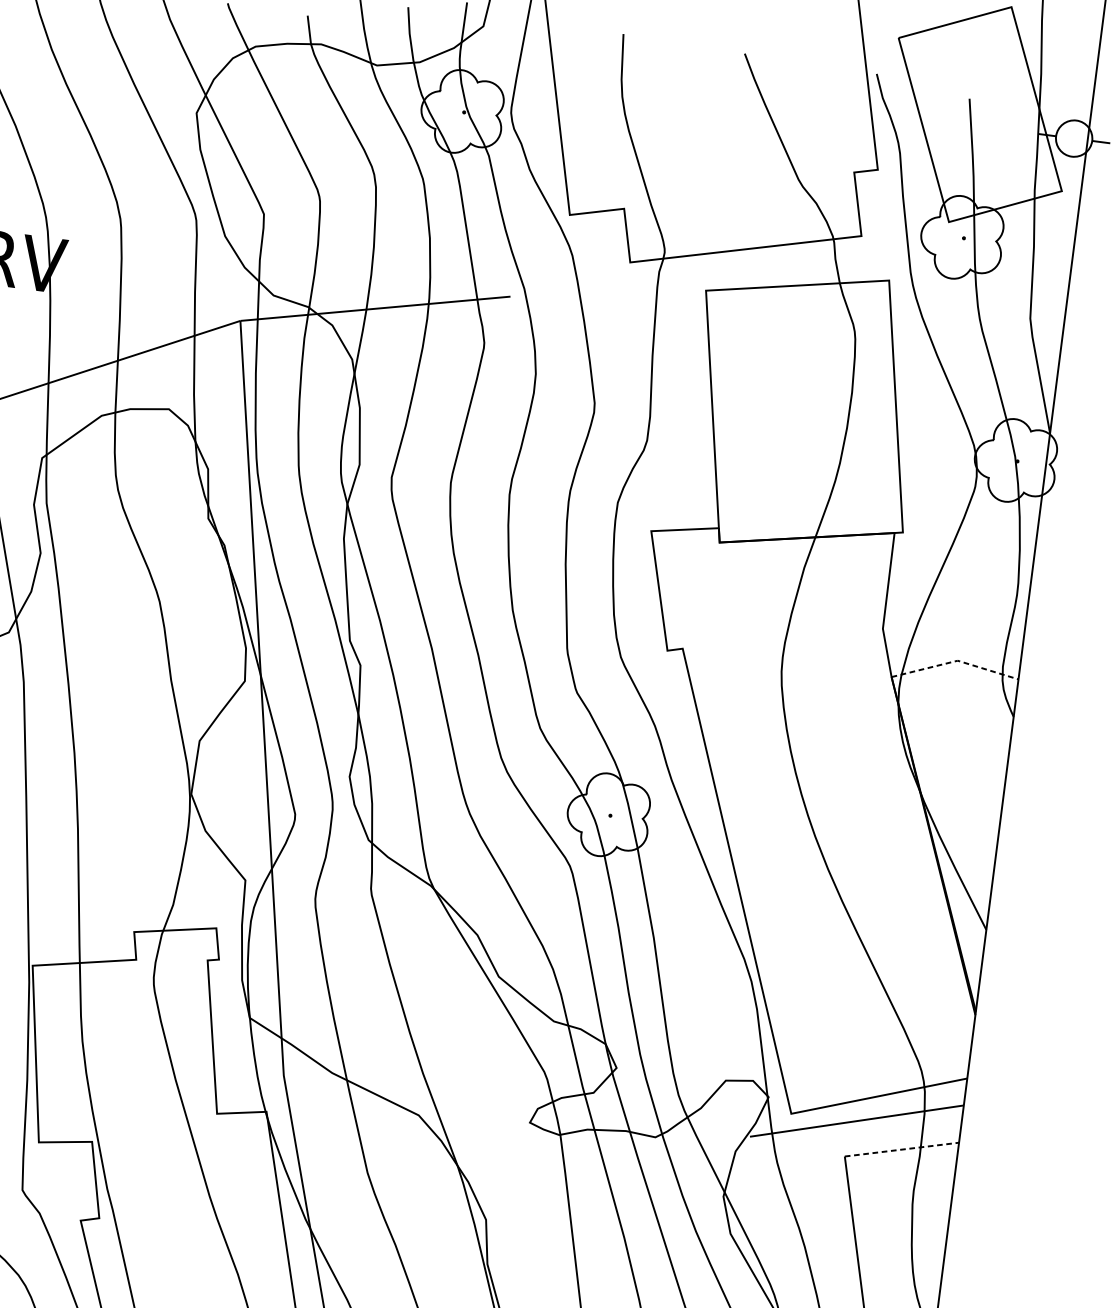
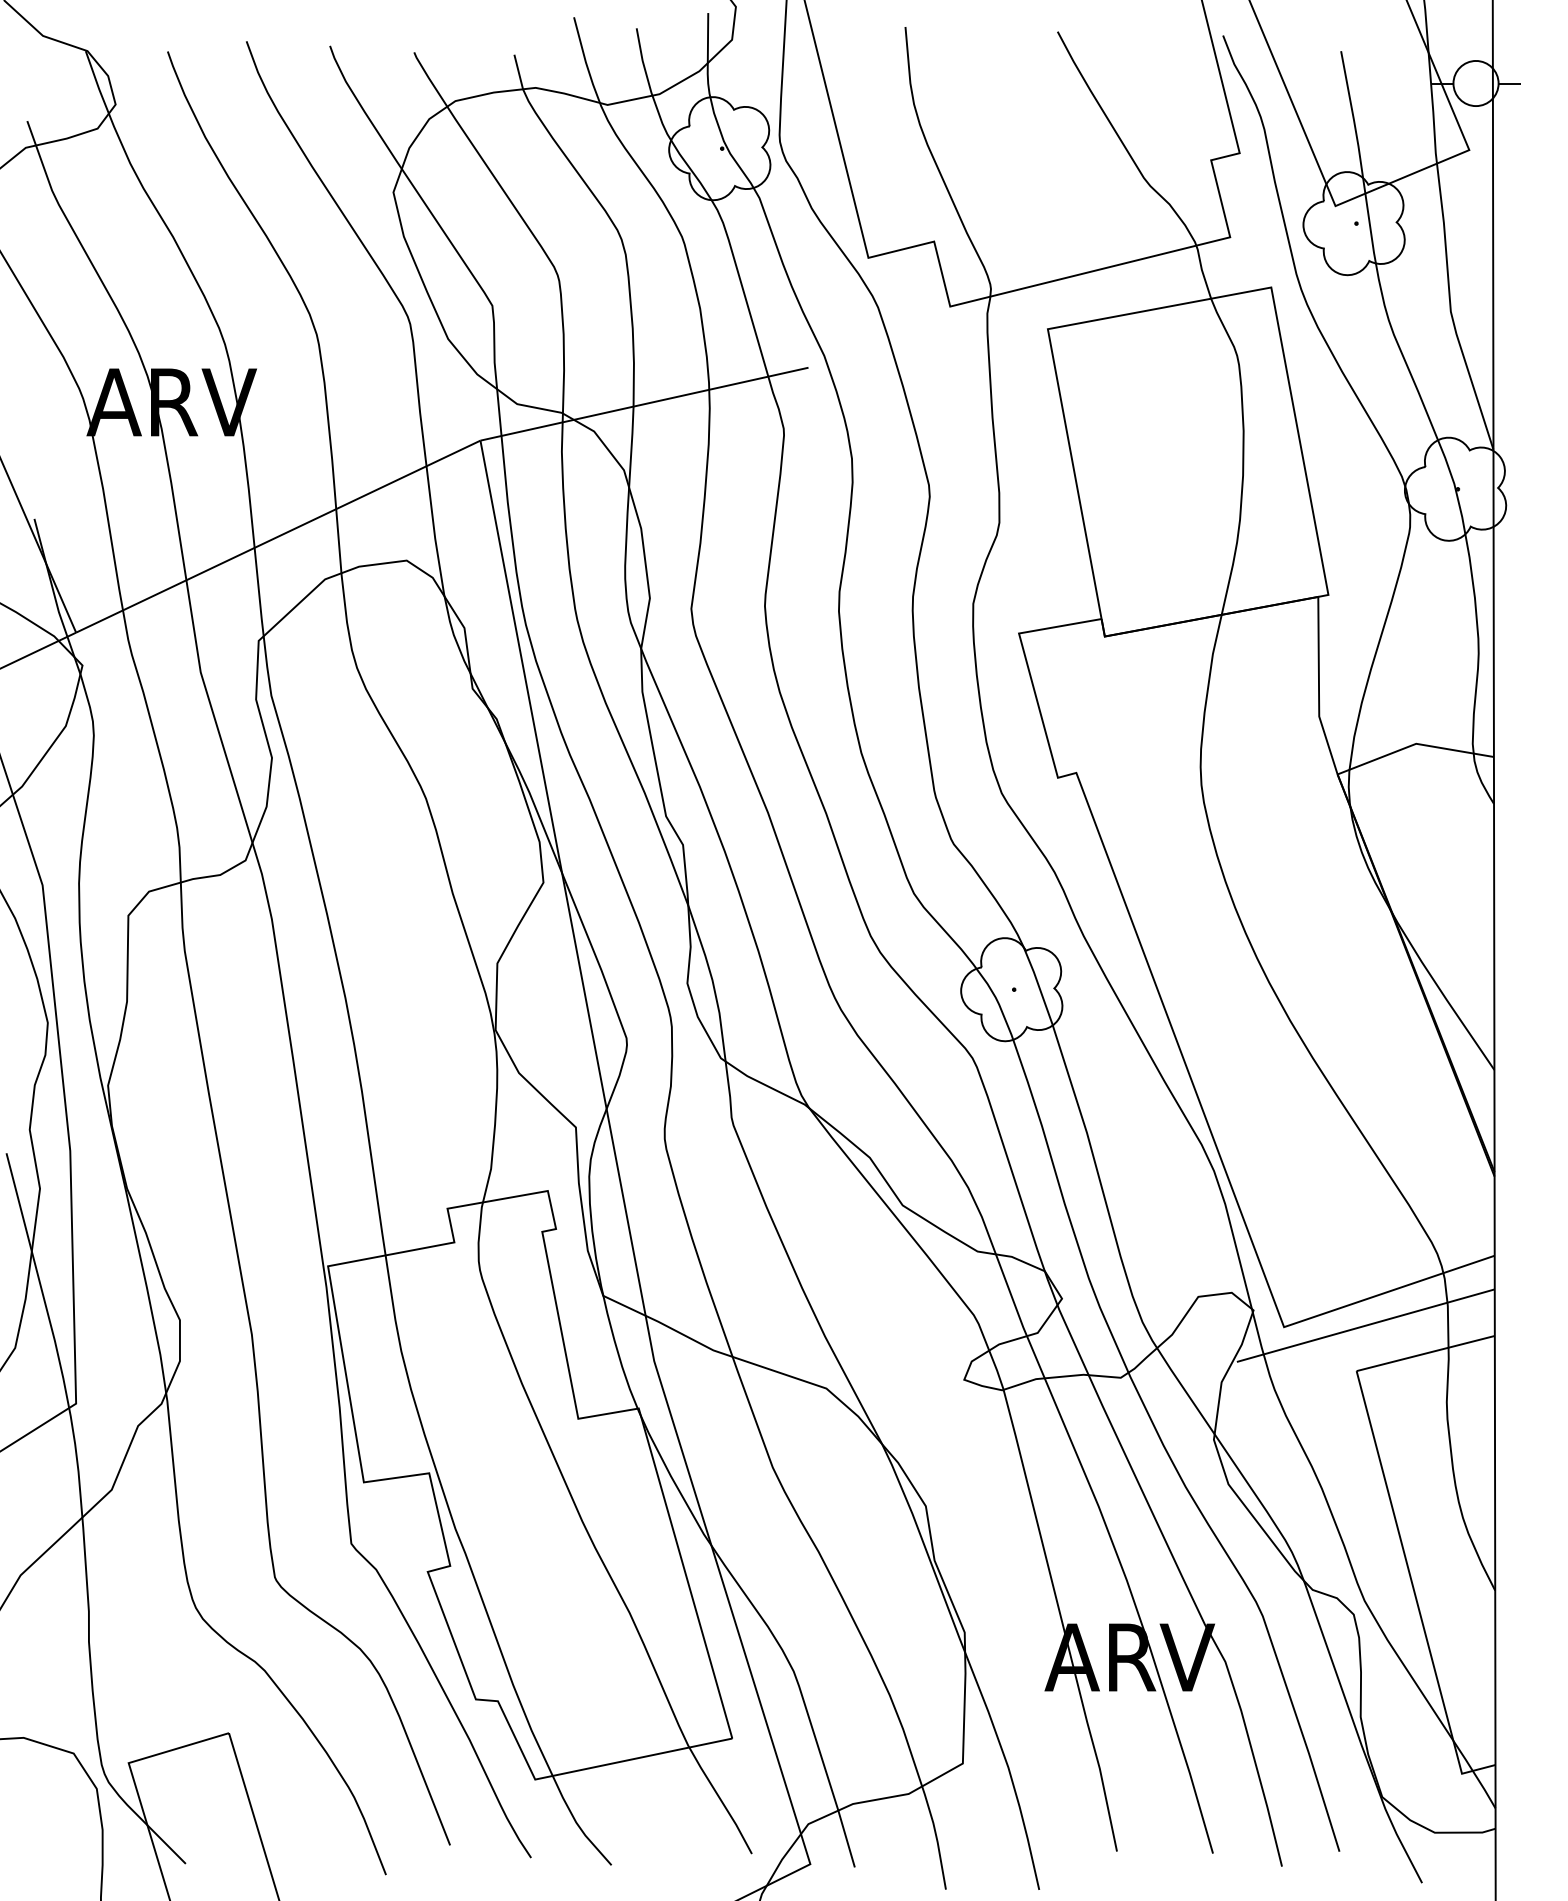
line: (956, 661) -> (1414, 744), dashed -> solid
line: (902, 1149) -> (1426, 1353), dashed -> solid

